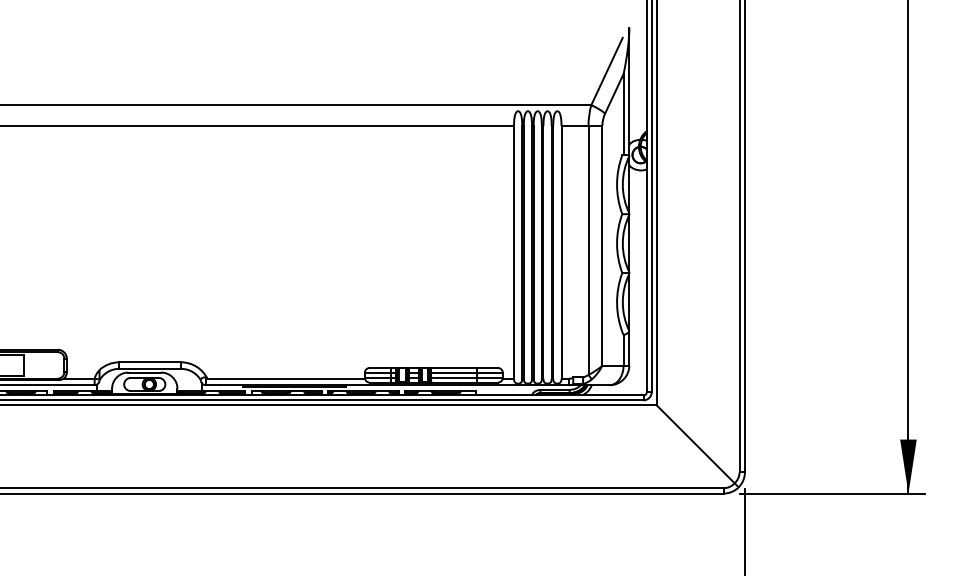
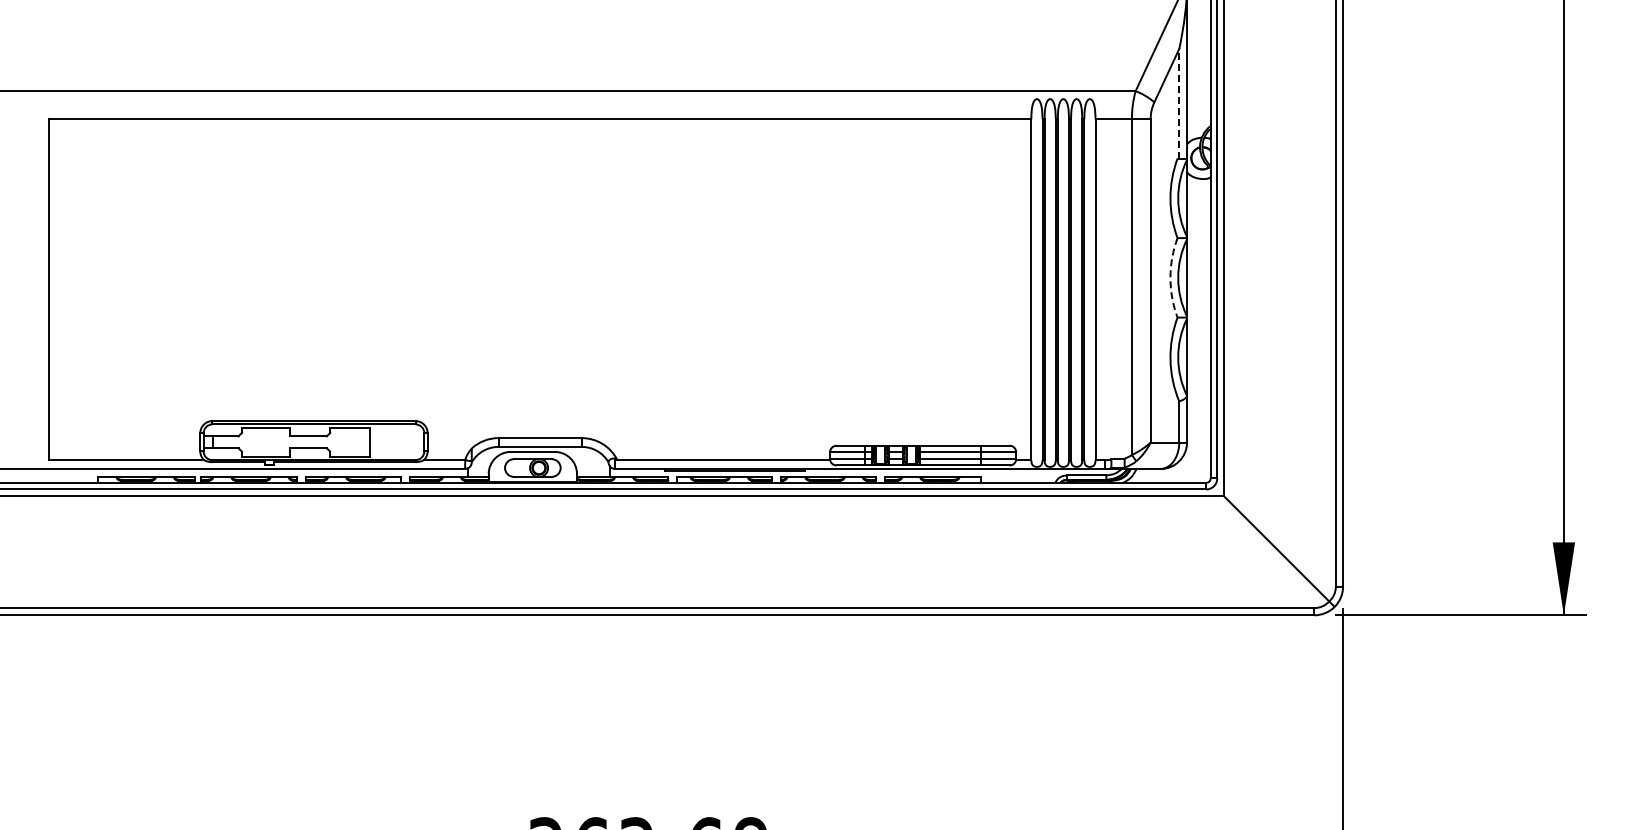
line: (623, 114) -> (1179, 103), solid -> dashed
arc: (617, 243) -> (1170, 277), solid -> dashed

